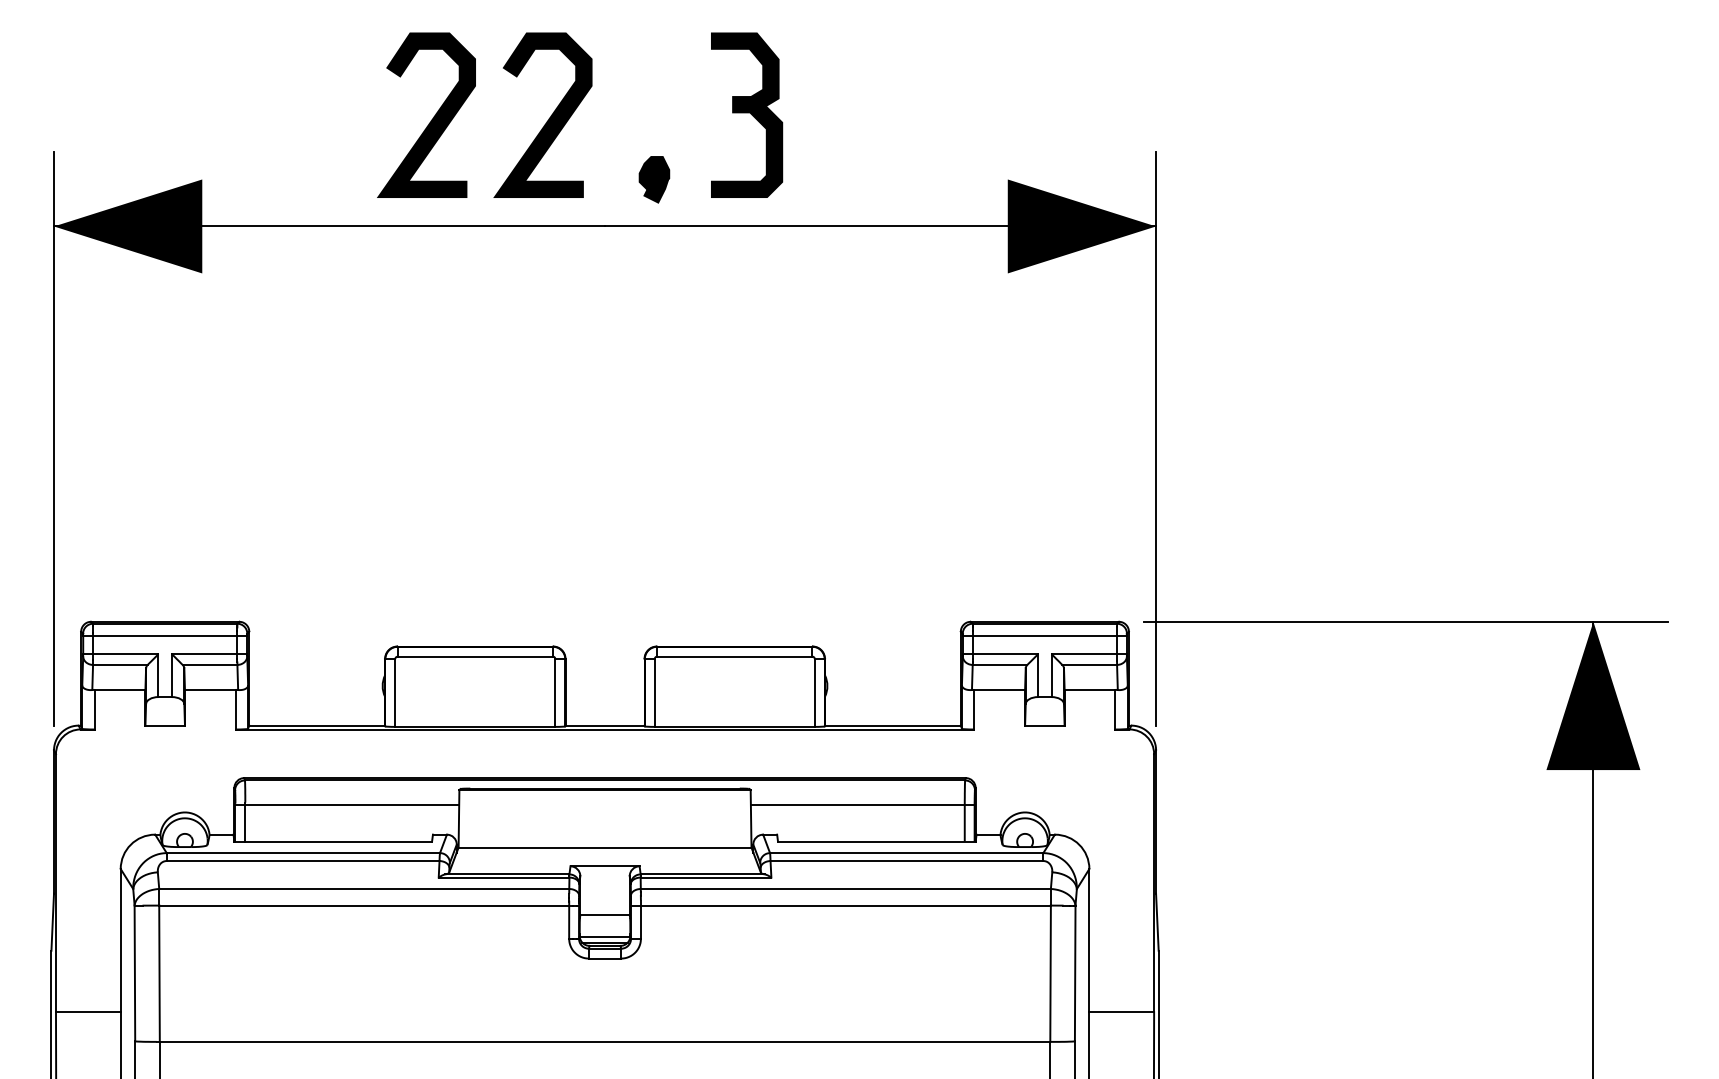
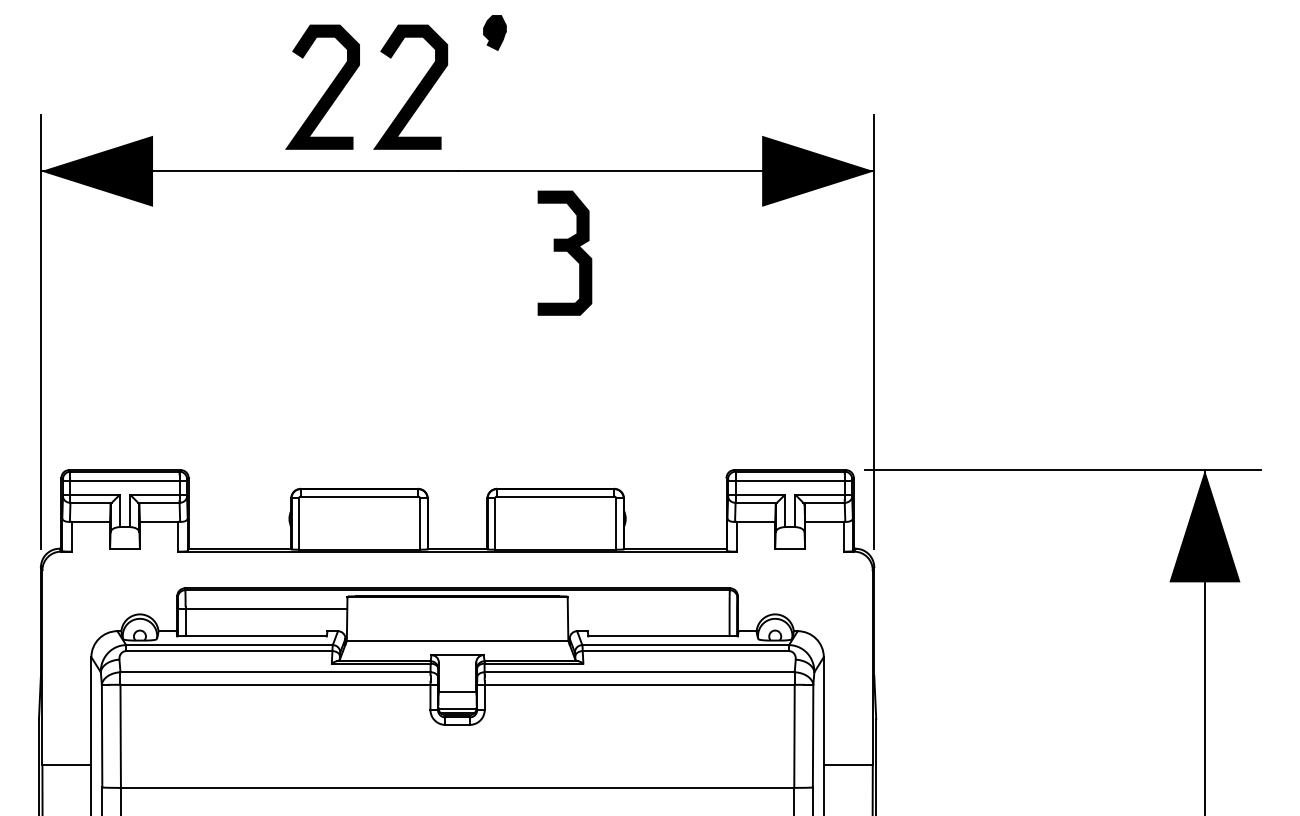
part: (746, 114) -> (564, 252), moved
part: (653, 179) -> (494, 32), moved
line: (862, 804) -> (652, 608), removed

